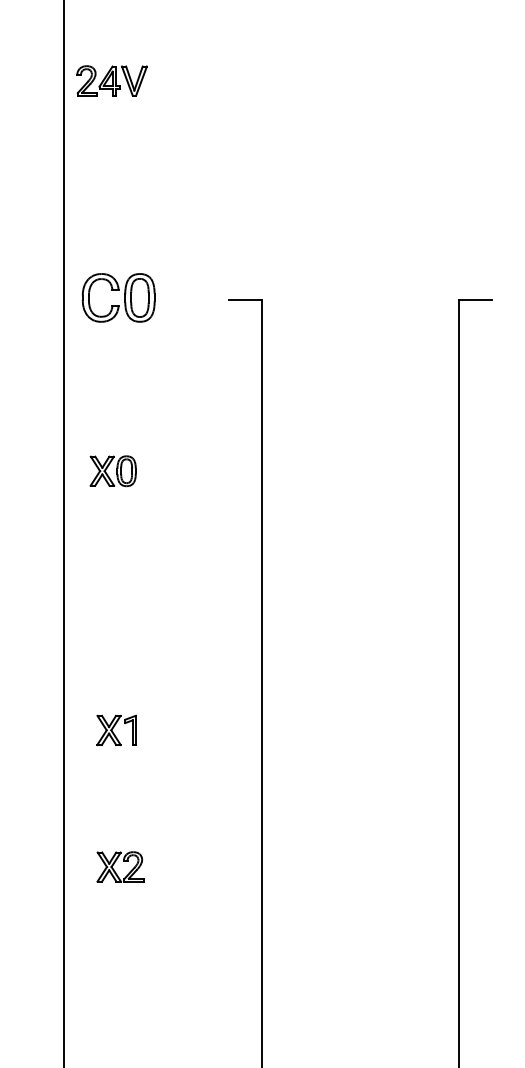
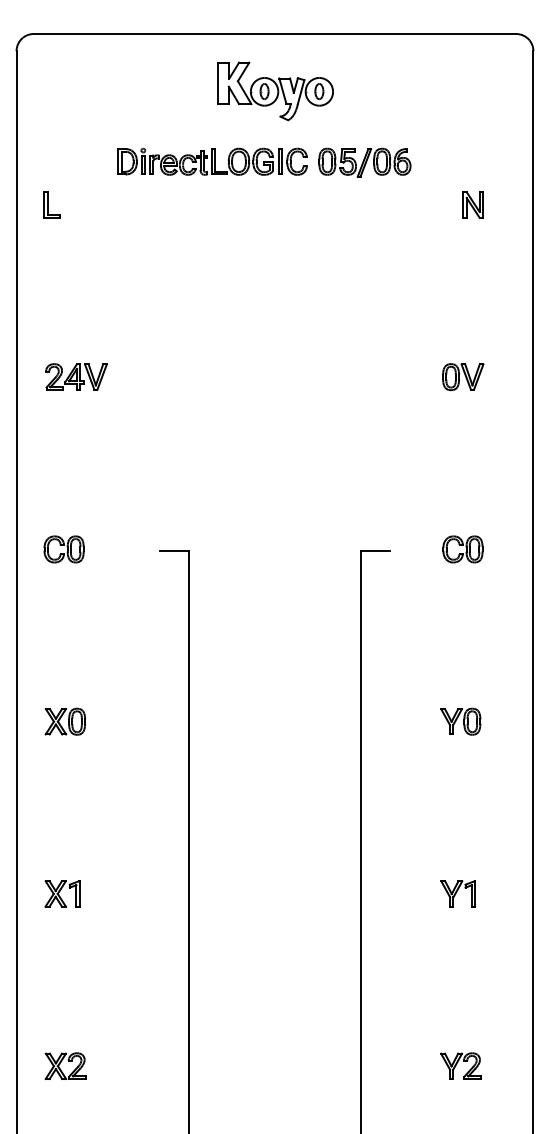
part: (112, 80) -> (76, 376), moved
part: (117, 298) -> (63, 549), size x0.62
part: (112, 470) -> (64, 721), moved
part: (116, 729) -> (62, 893), moved
part: (120, 866) -> (65, 1065), moved

